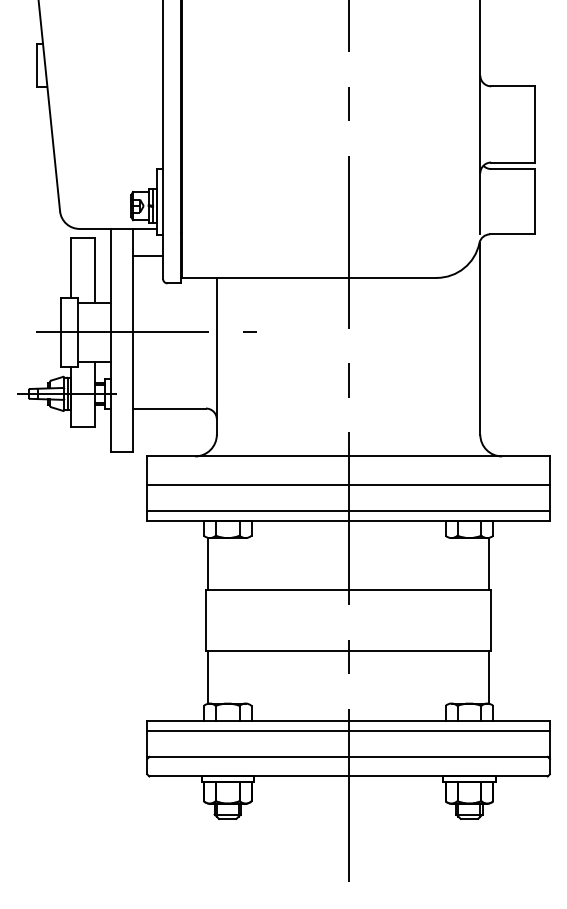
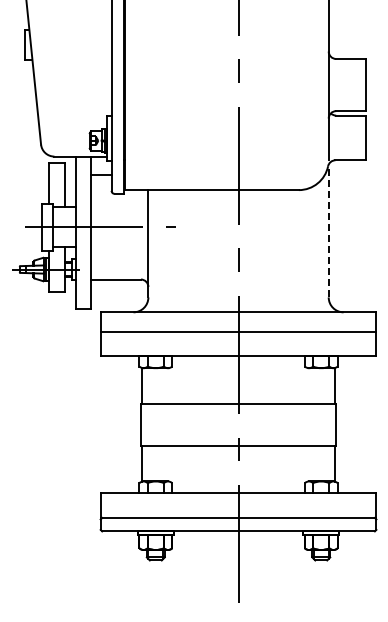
line: (479, 338) -> (328, 231), solid -> dashed
line: (348, 510) -> (238, 349), removed
line: (348, 731) -> (238, 500), removed

